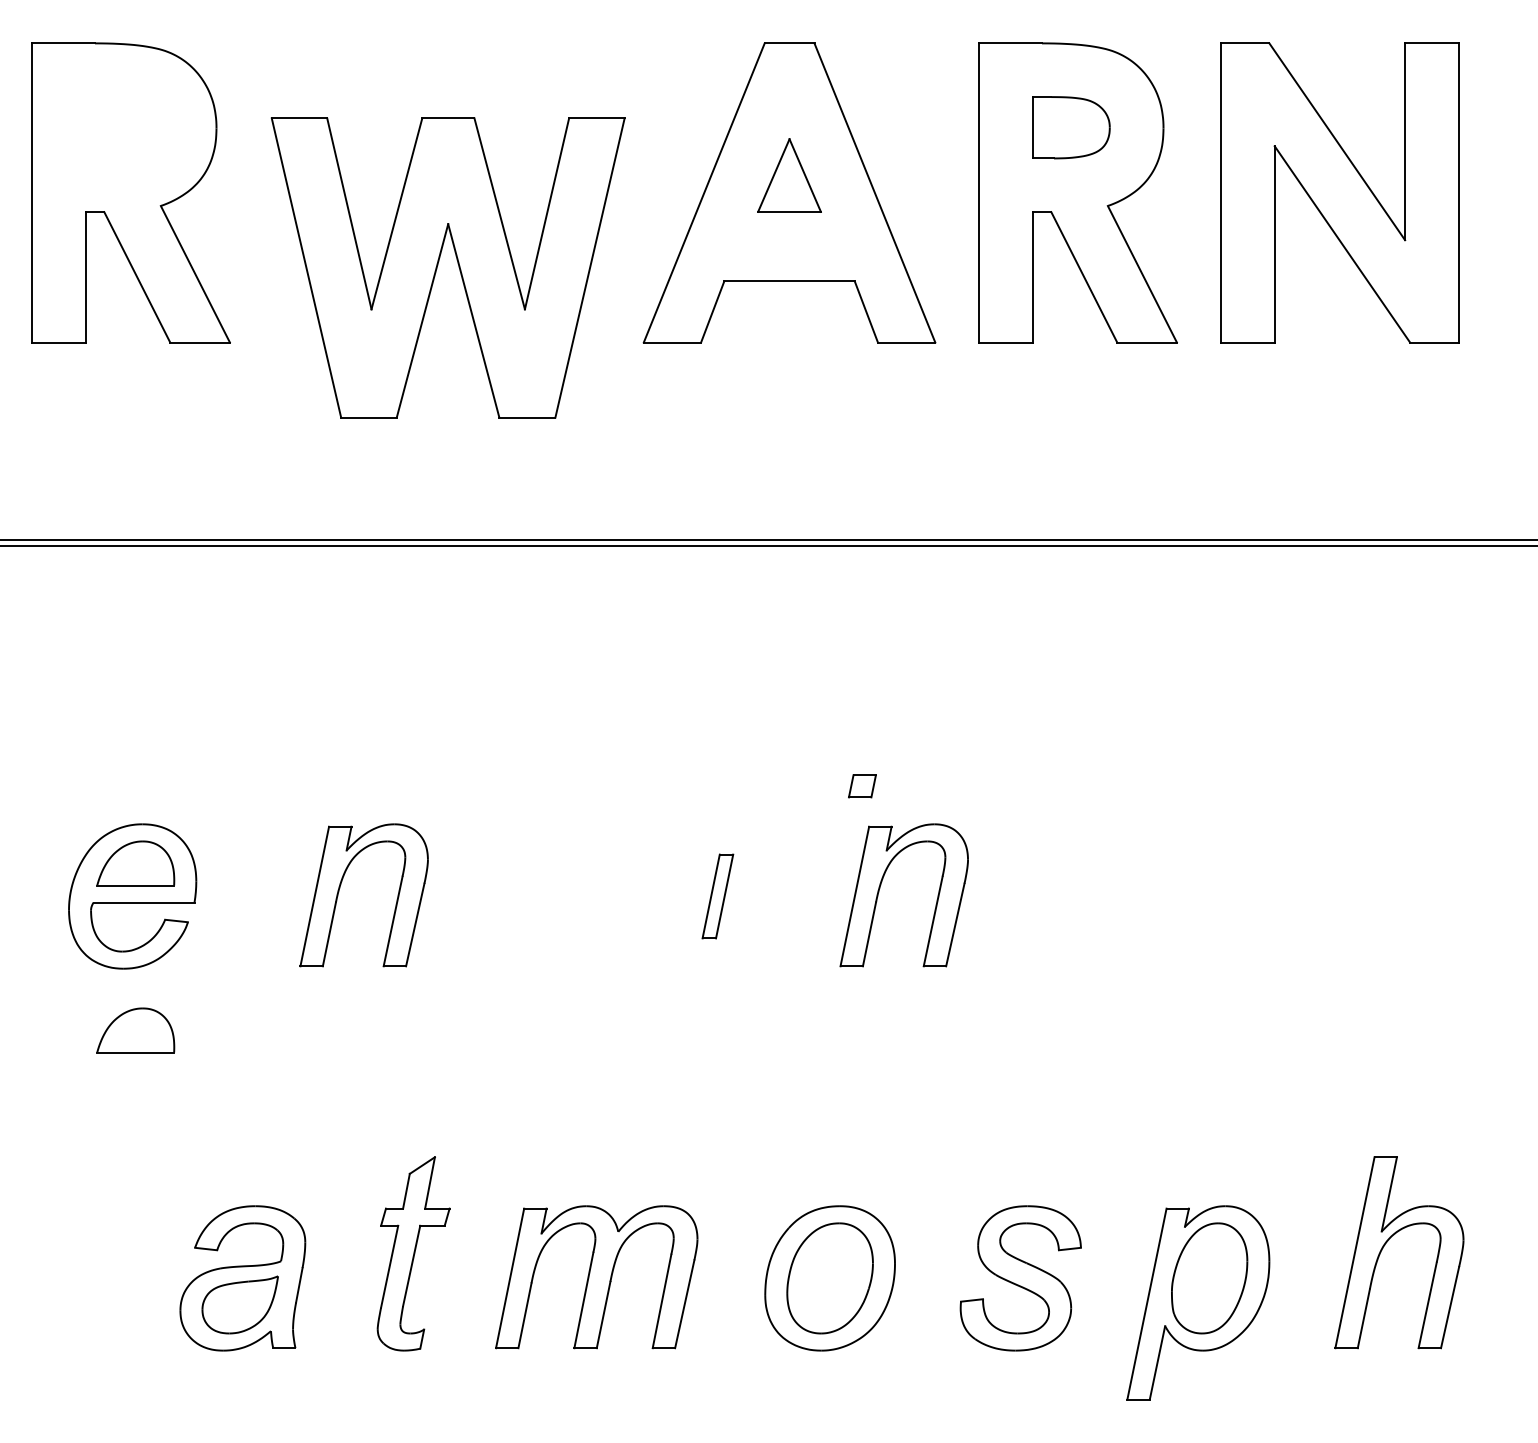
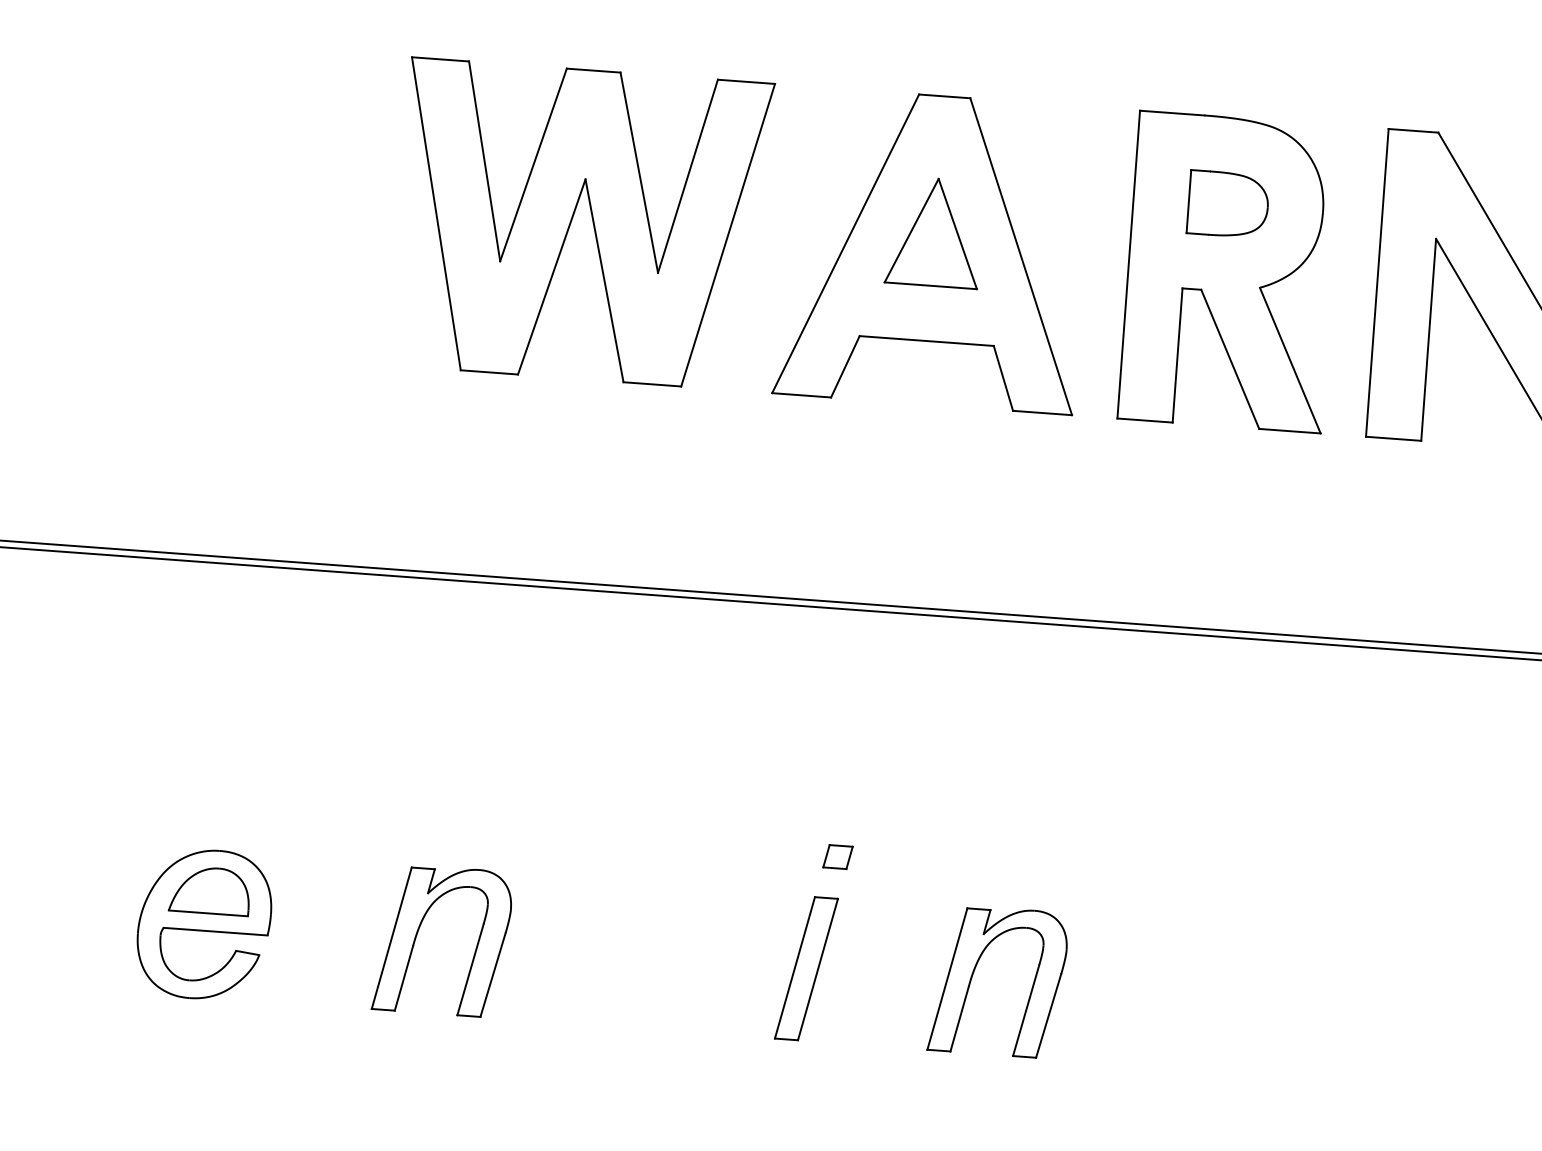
part: (789, 175) -> (934, 232), size x1.43
part: (130, 192) -> (255, 200), removed
part: (438, 265) -> (572, 221), moved
part: (862, 786) -> (838, 857), moved
part: (717, 896) -> (806, 968), size x1.67
part: (135, 1030) -> (197, 1062), removed

